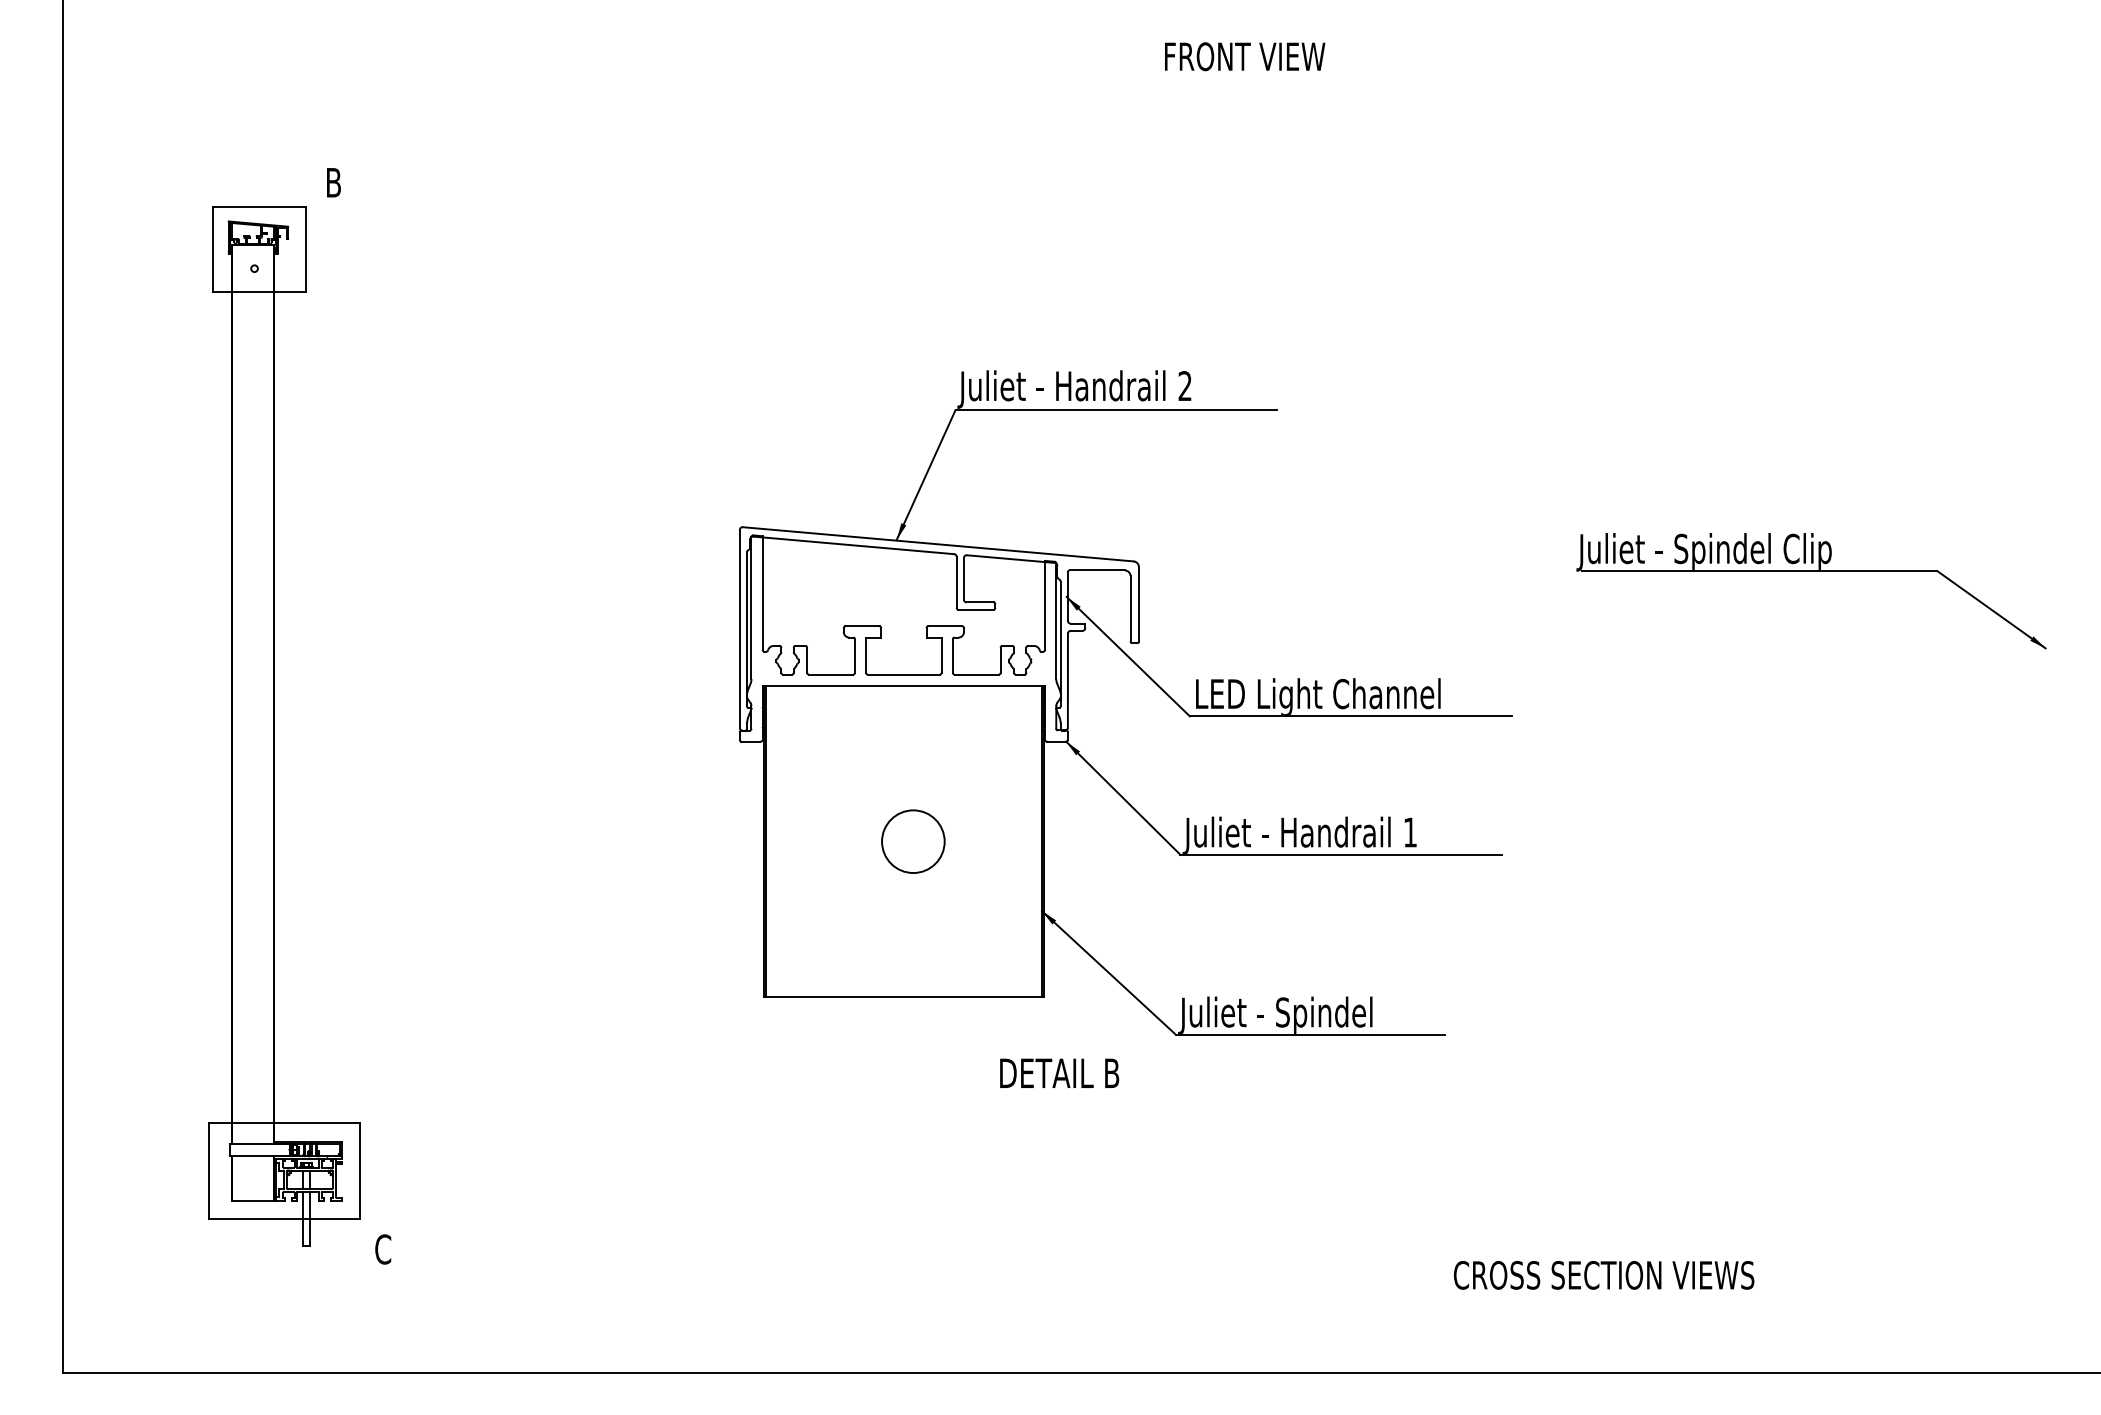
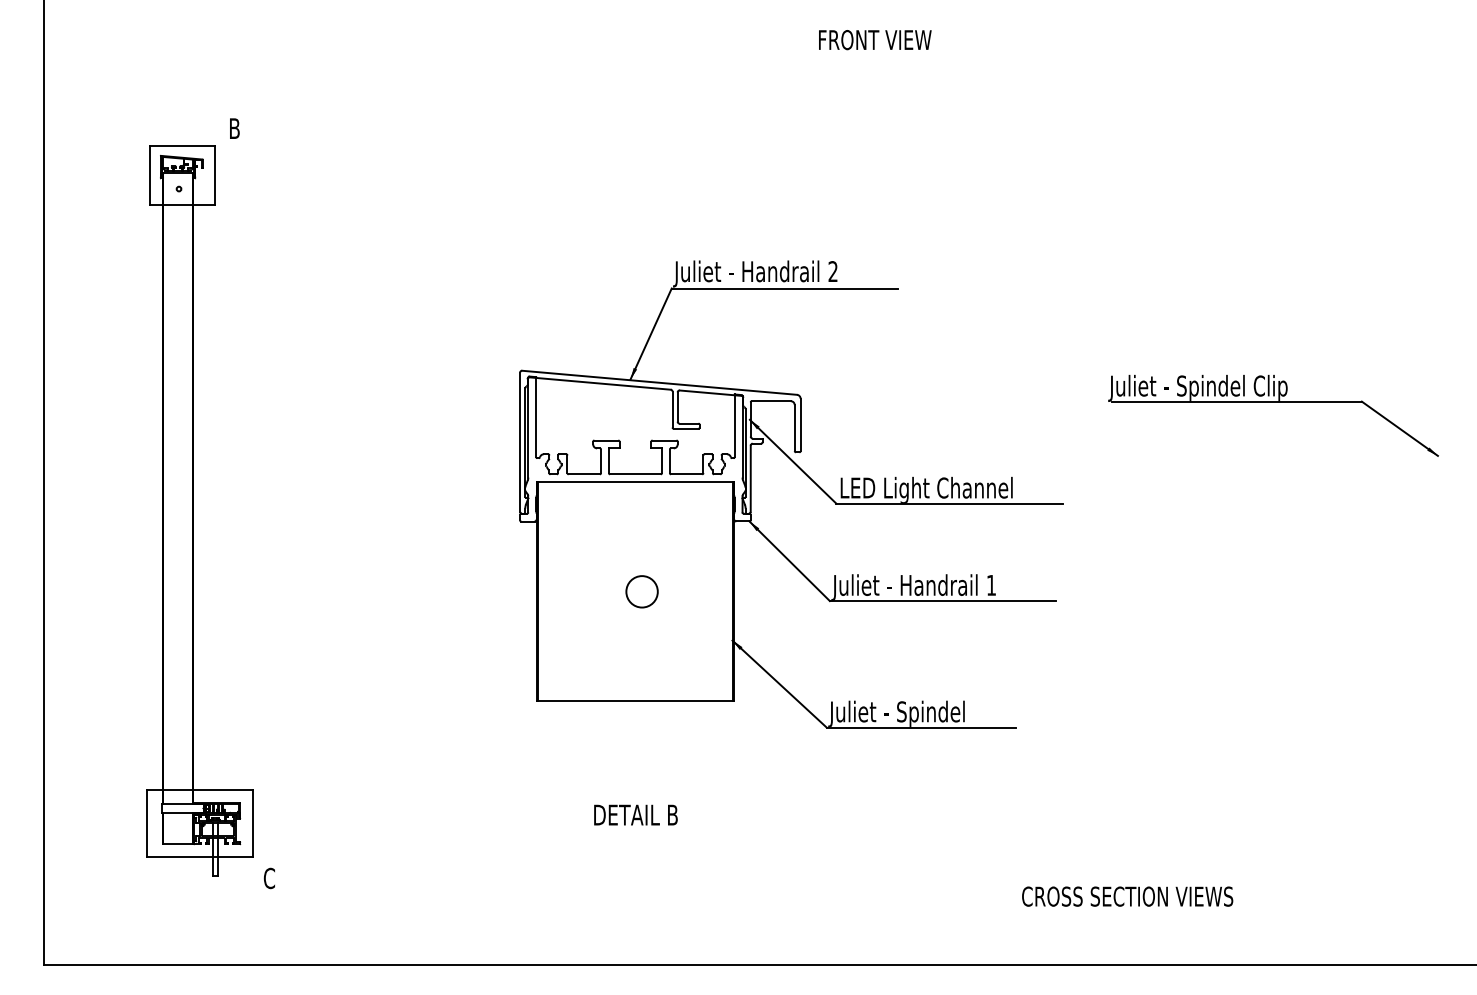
circle: (912, 841) -> (641, 591), size x0.71
text: (1059, 1072) -> (635, 814), moved

